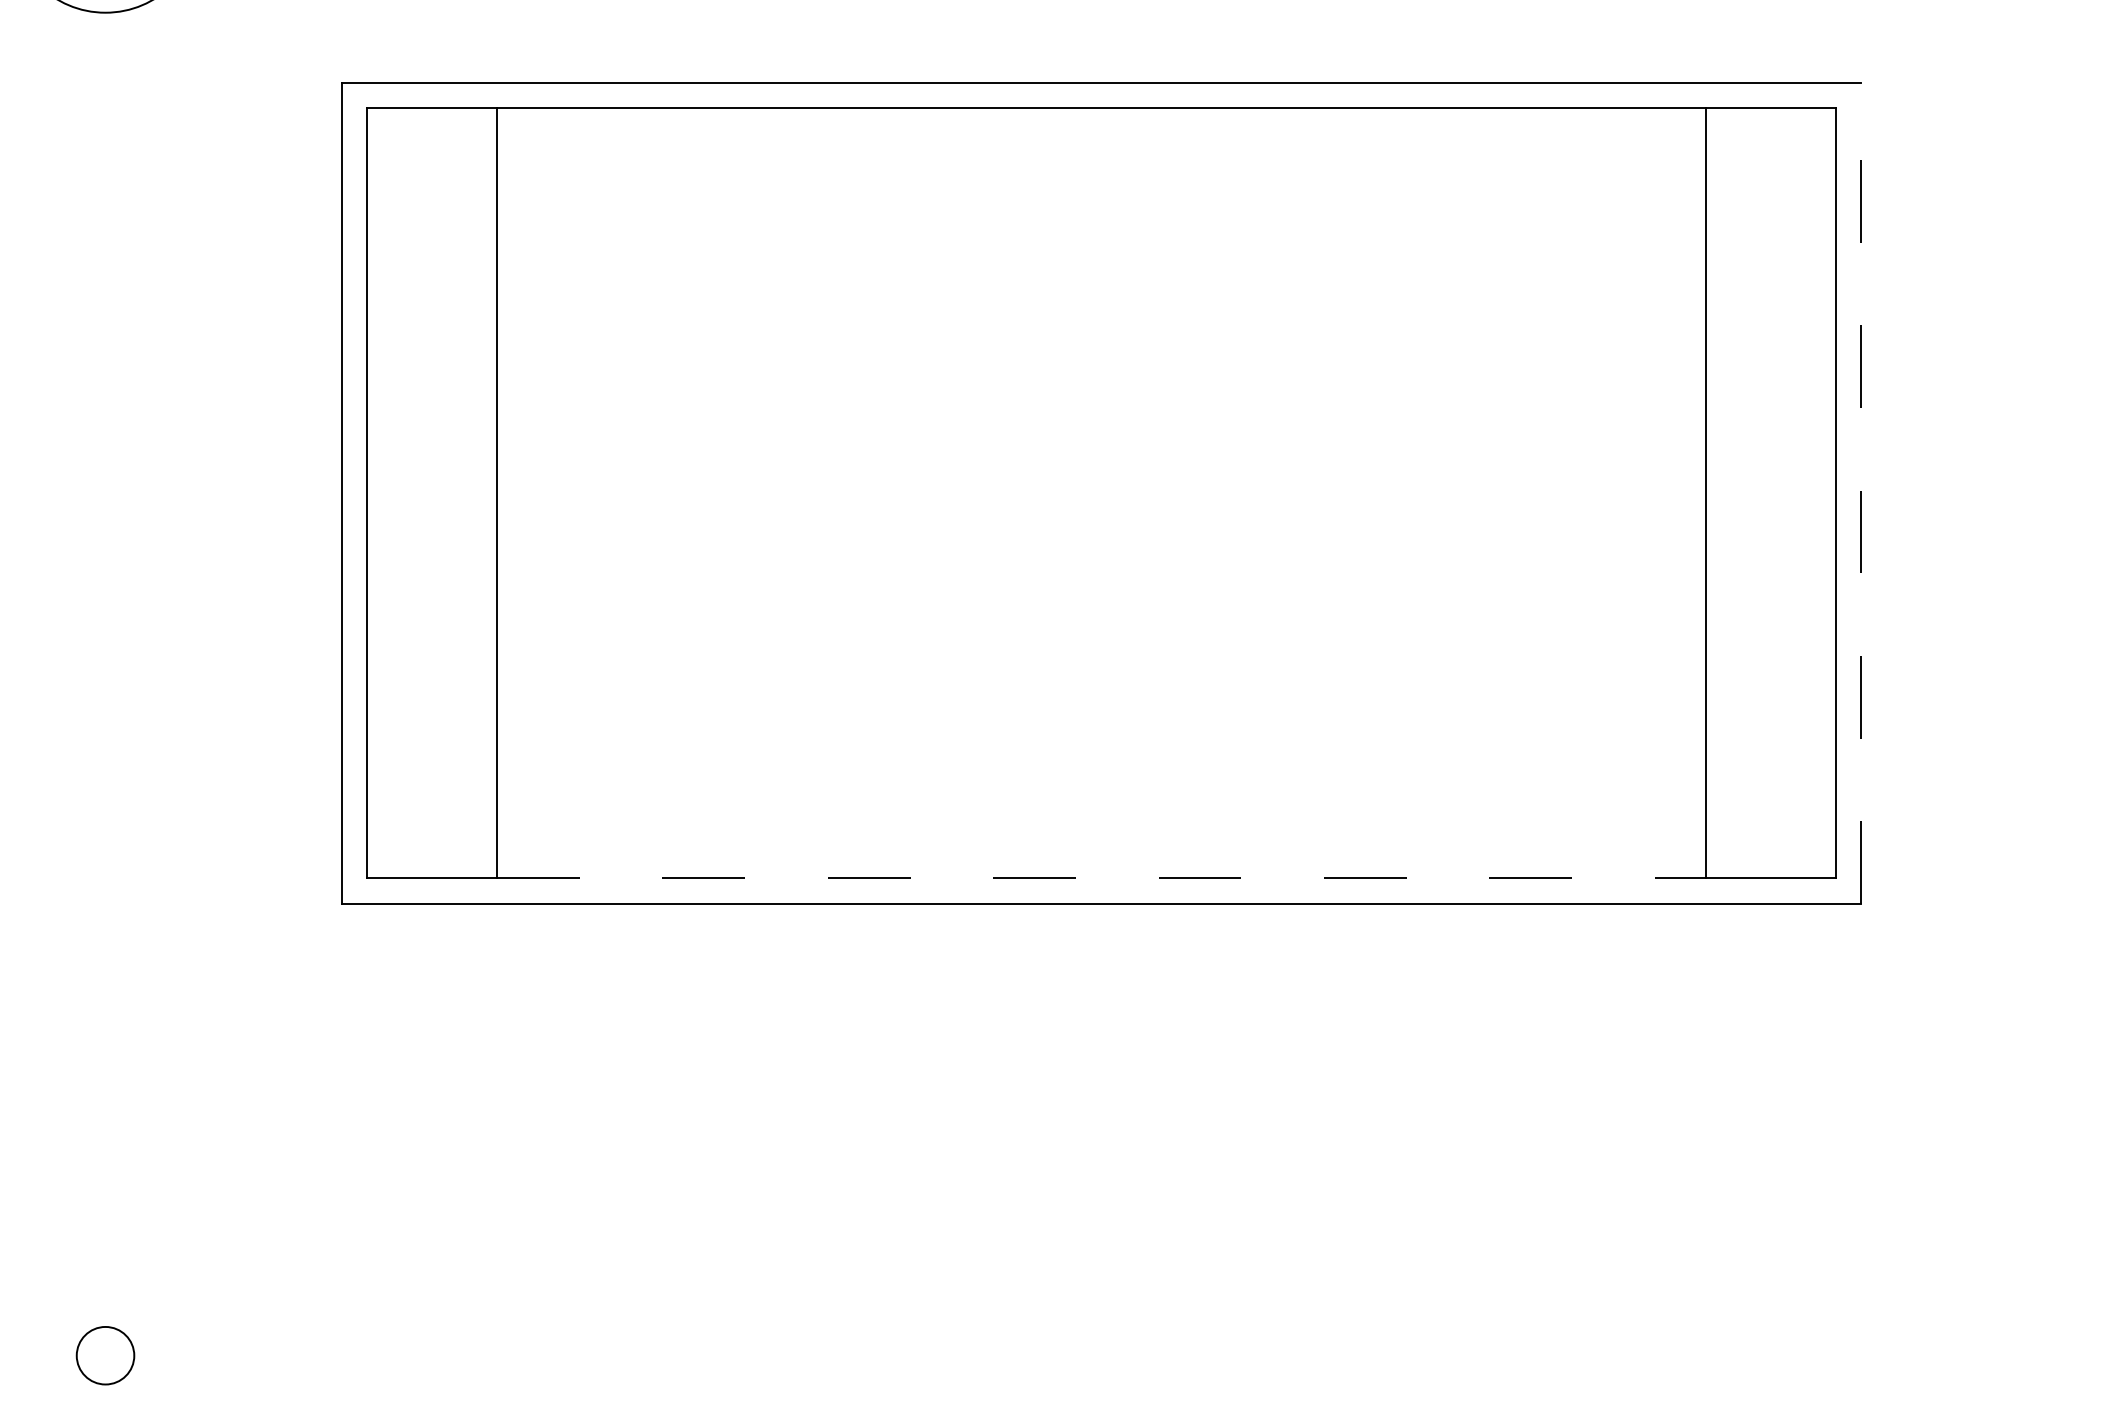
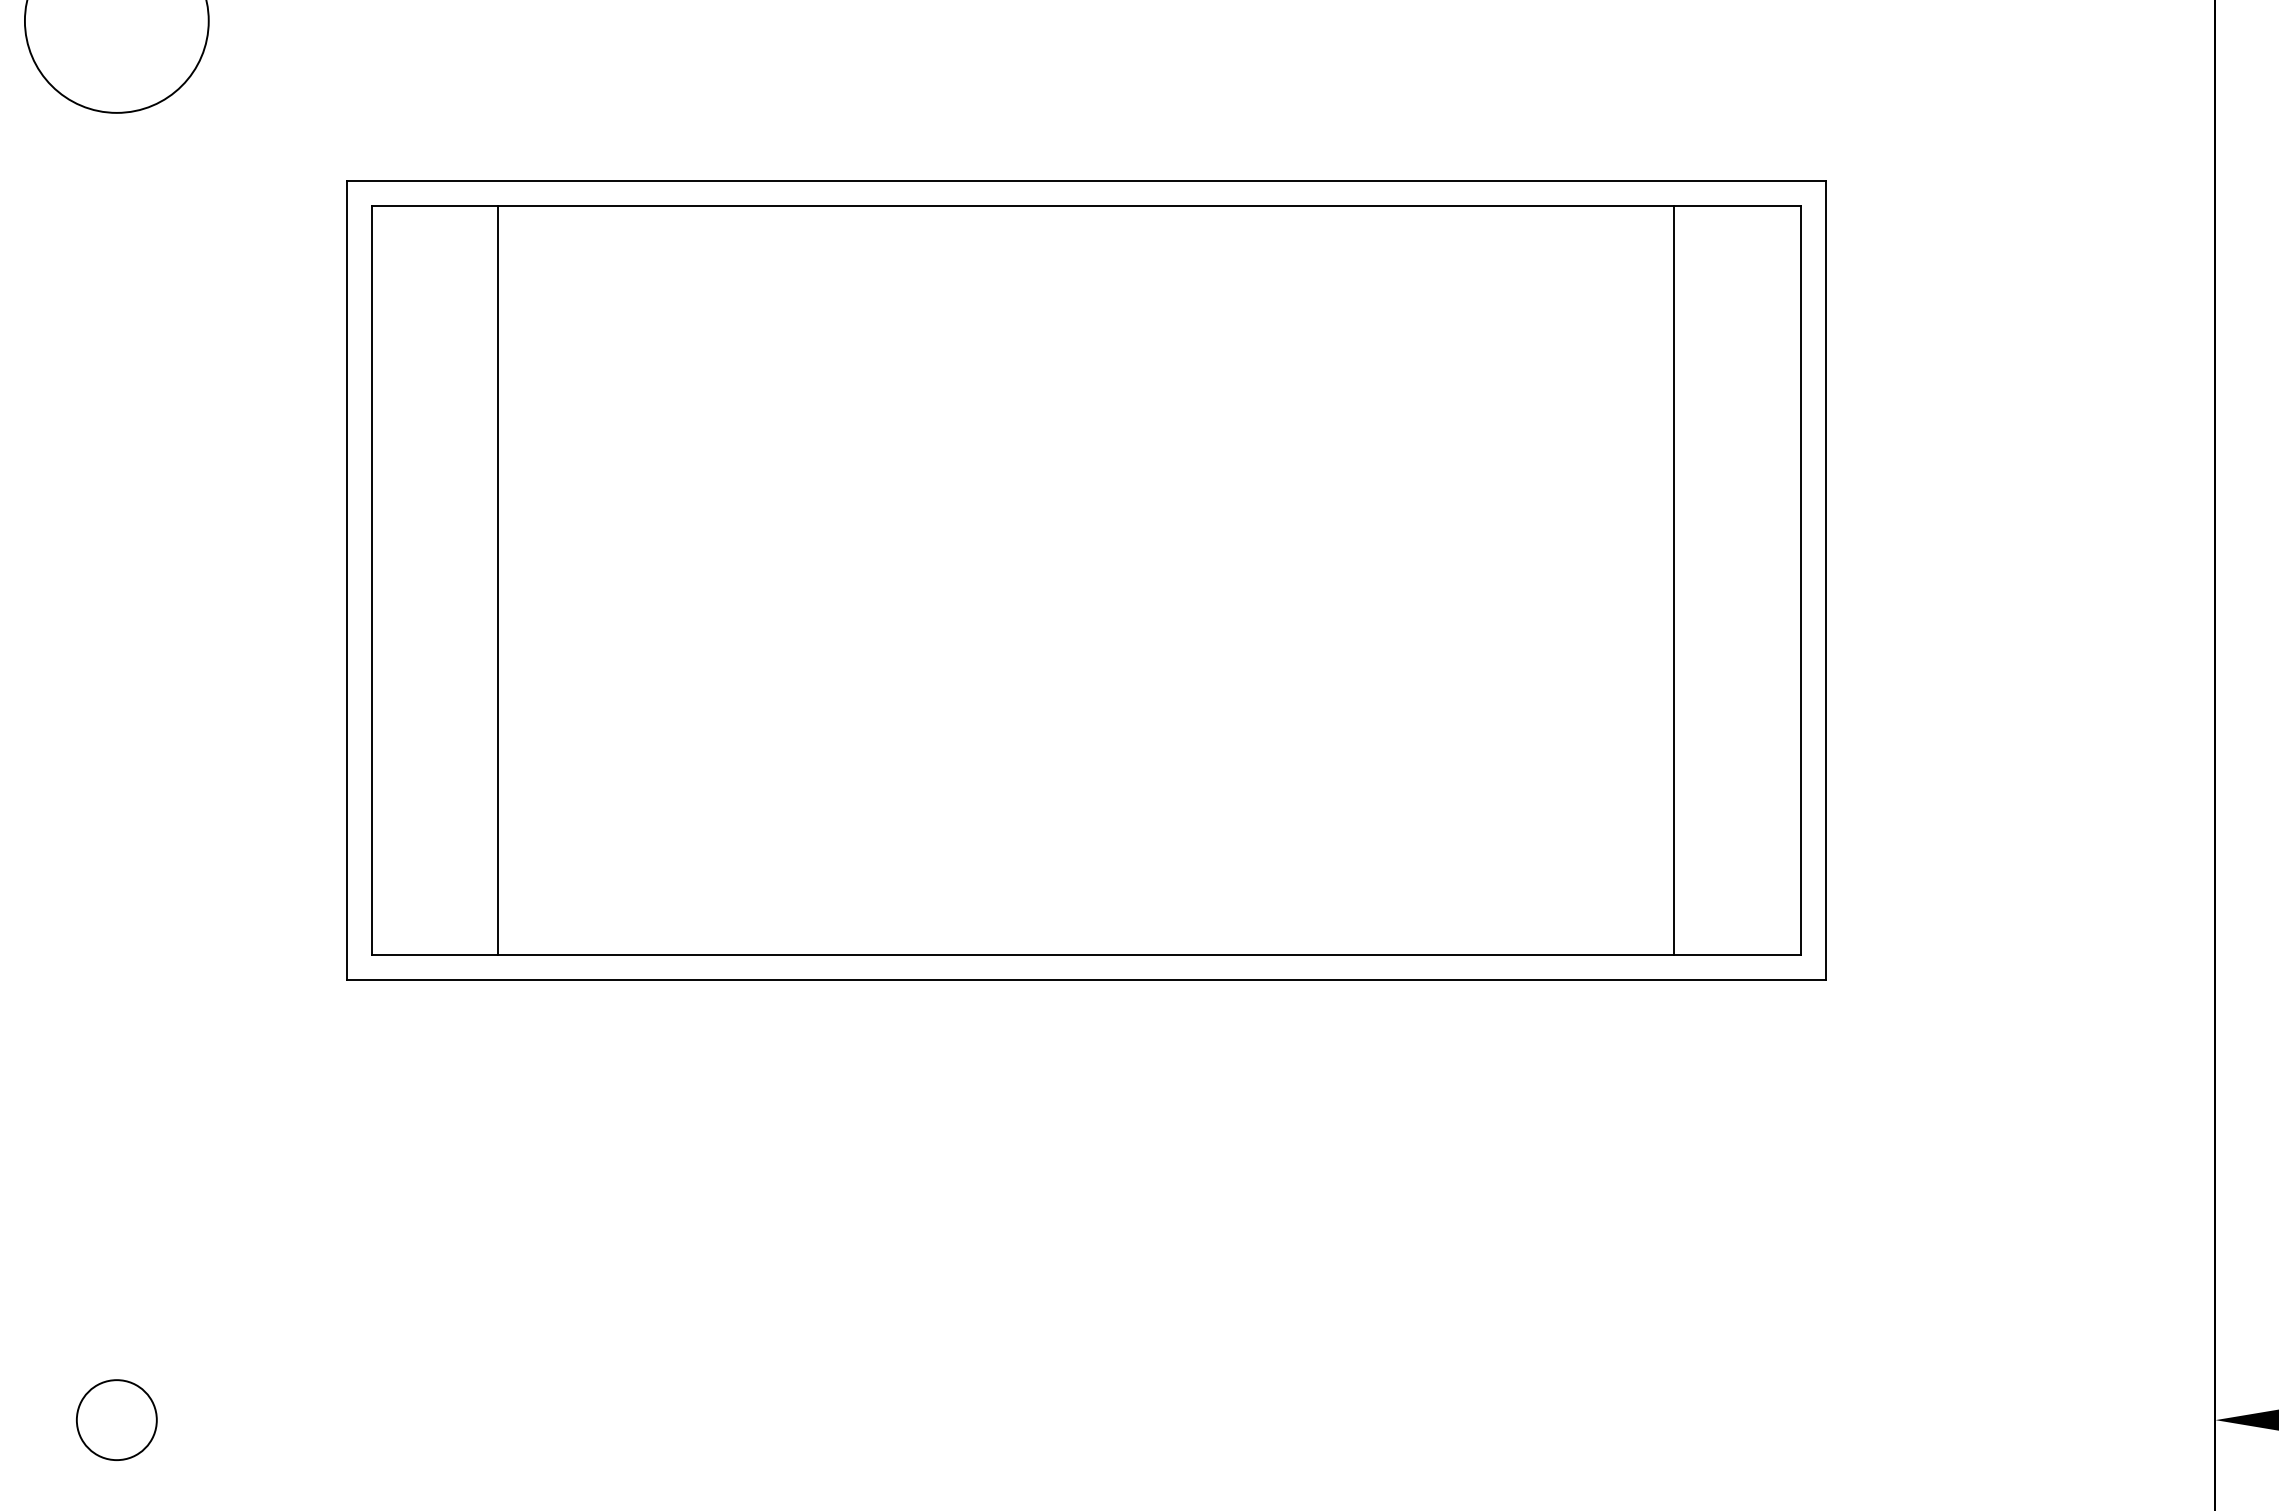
line: (1860, 493) -> (1825, 580), dashed -> solid
line: (1101, 878) -> (1086, 955), dashed -> solid
circle: (105, 1355) -> (116, 1419), size x1.43

